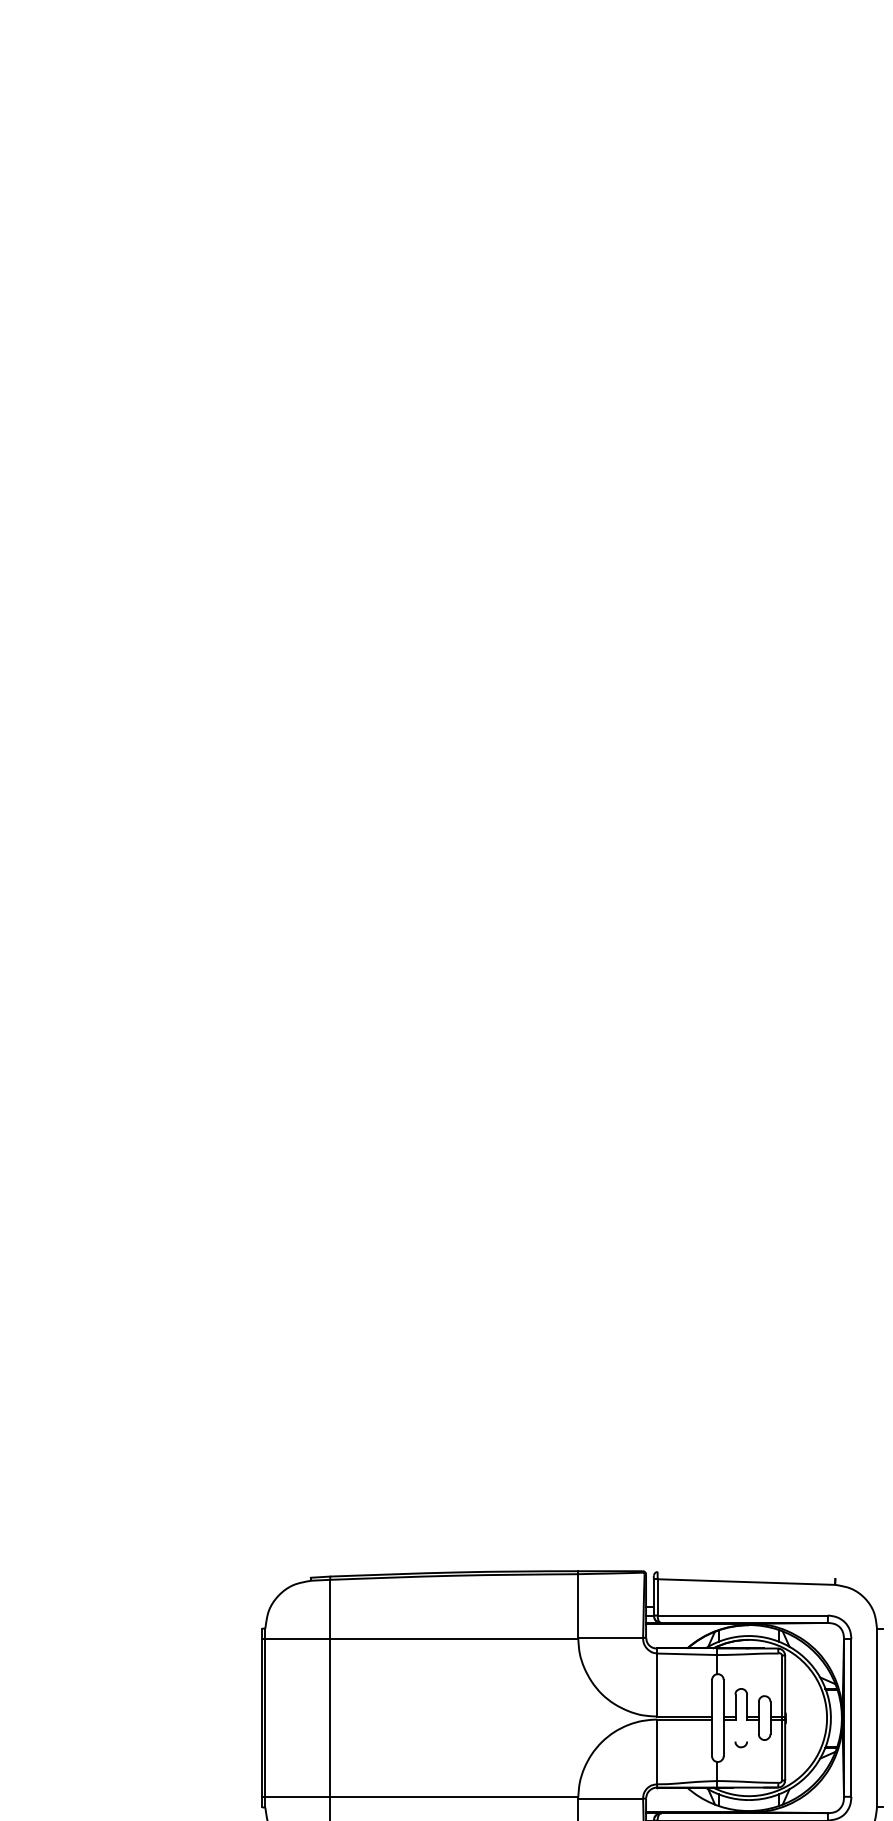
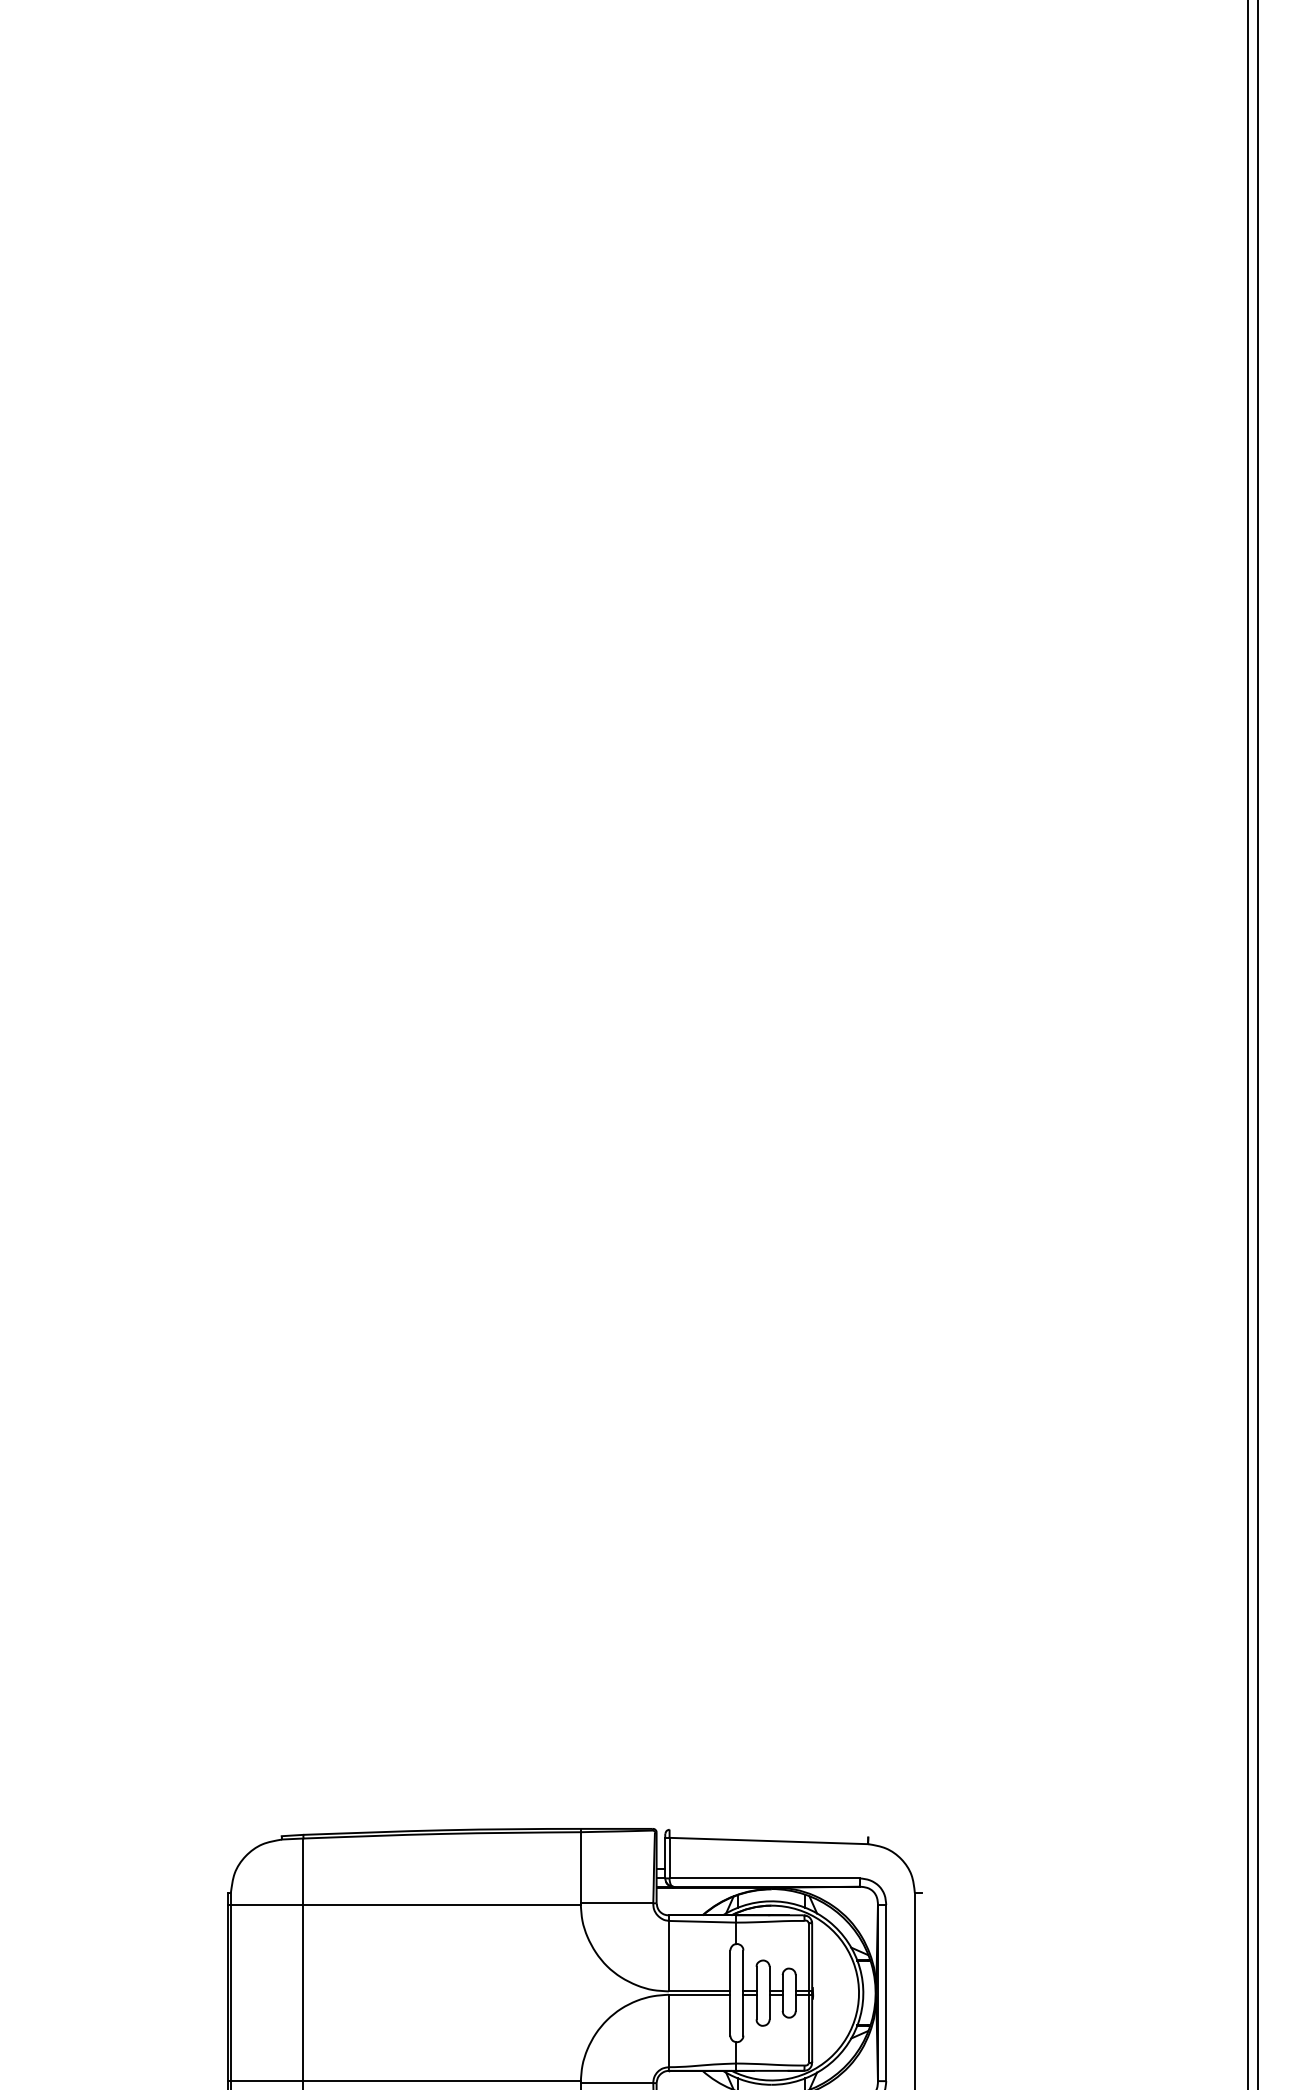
line: (735, 1730) -> (756, 2006), added
line: (747, 1730) -> (769, 2006), added

